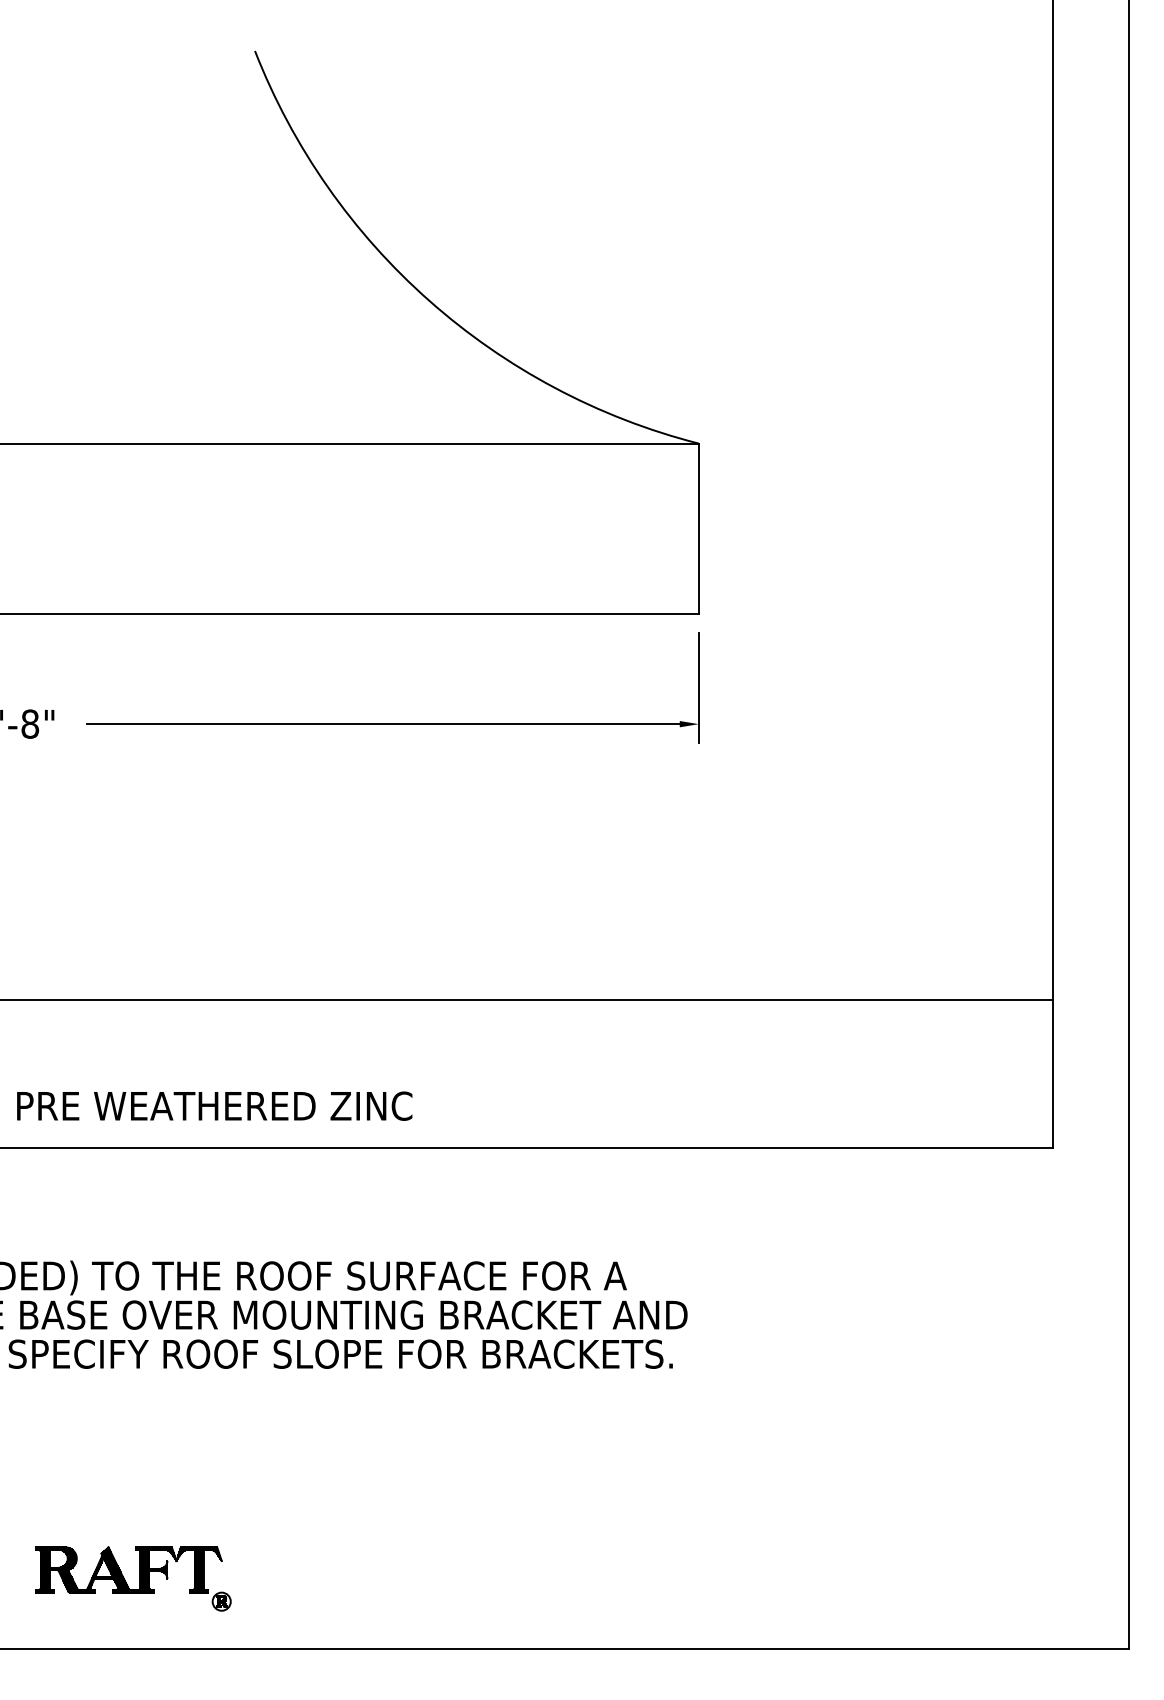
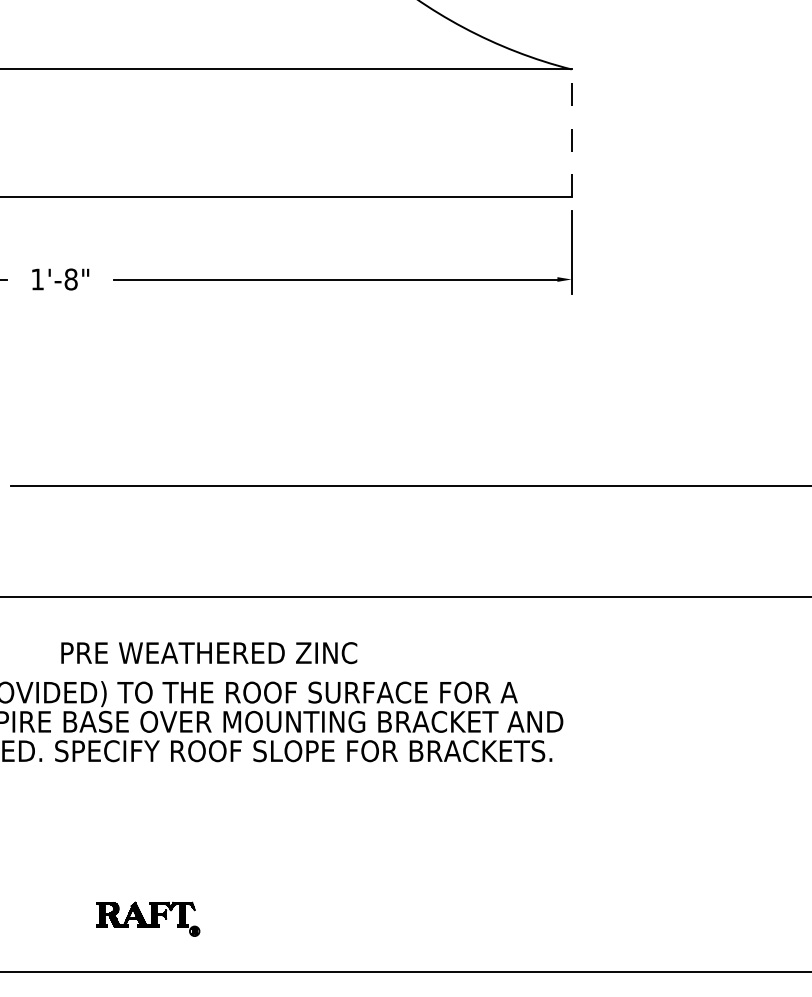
line: (698, 528) -> (571, 133), solid -> dashed
text: (214, 1105) -> (209, 652), moved
part: (133, 1578) -> (148, 919), size x0.7

